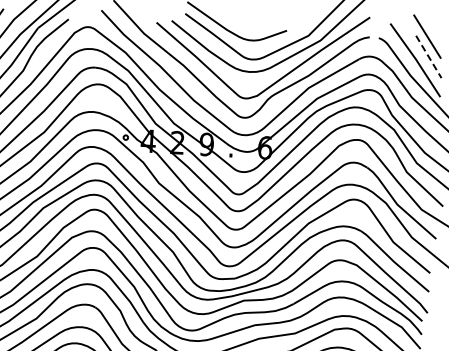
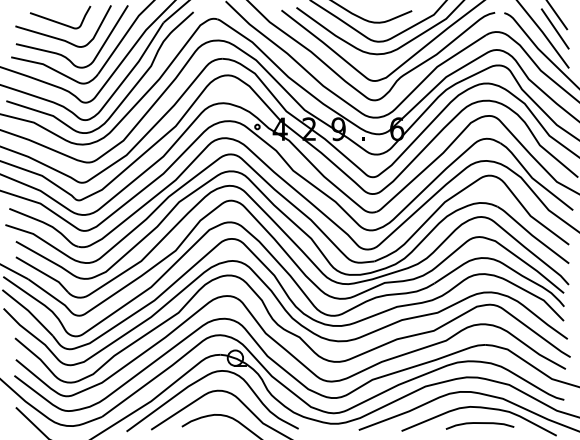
line: (429, 56) -> (555, 28), dashed -> solid

